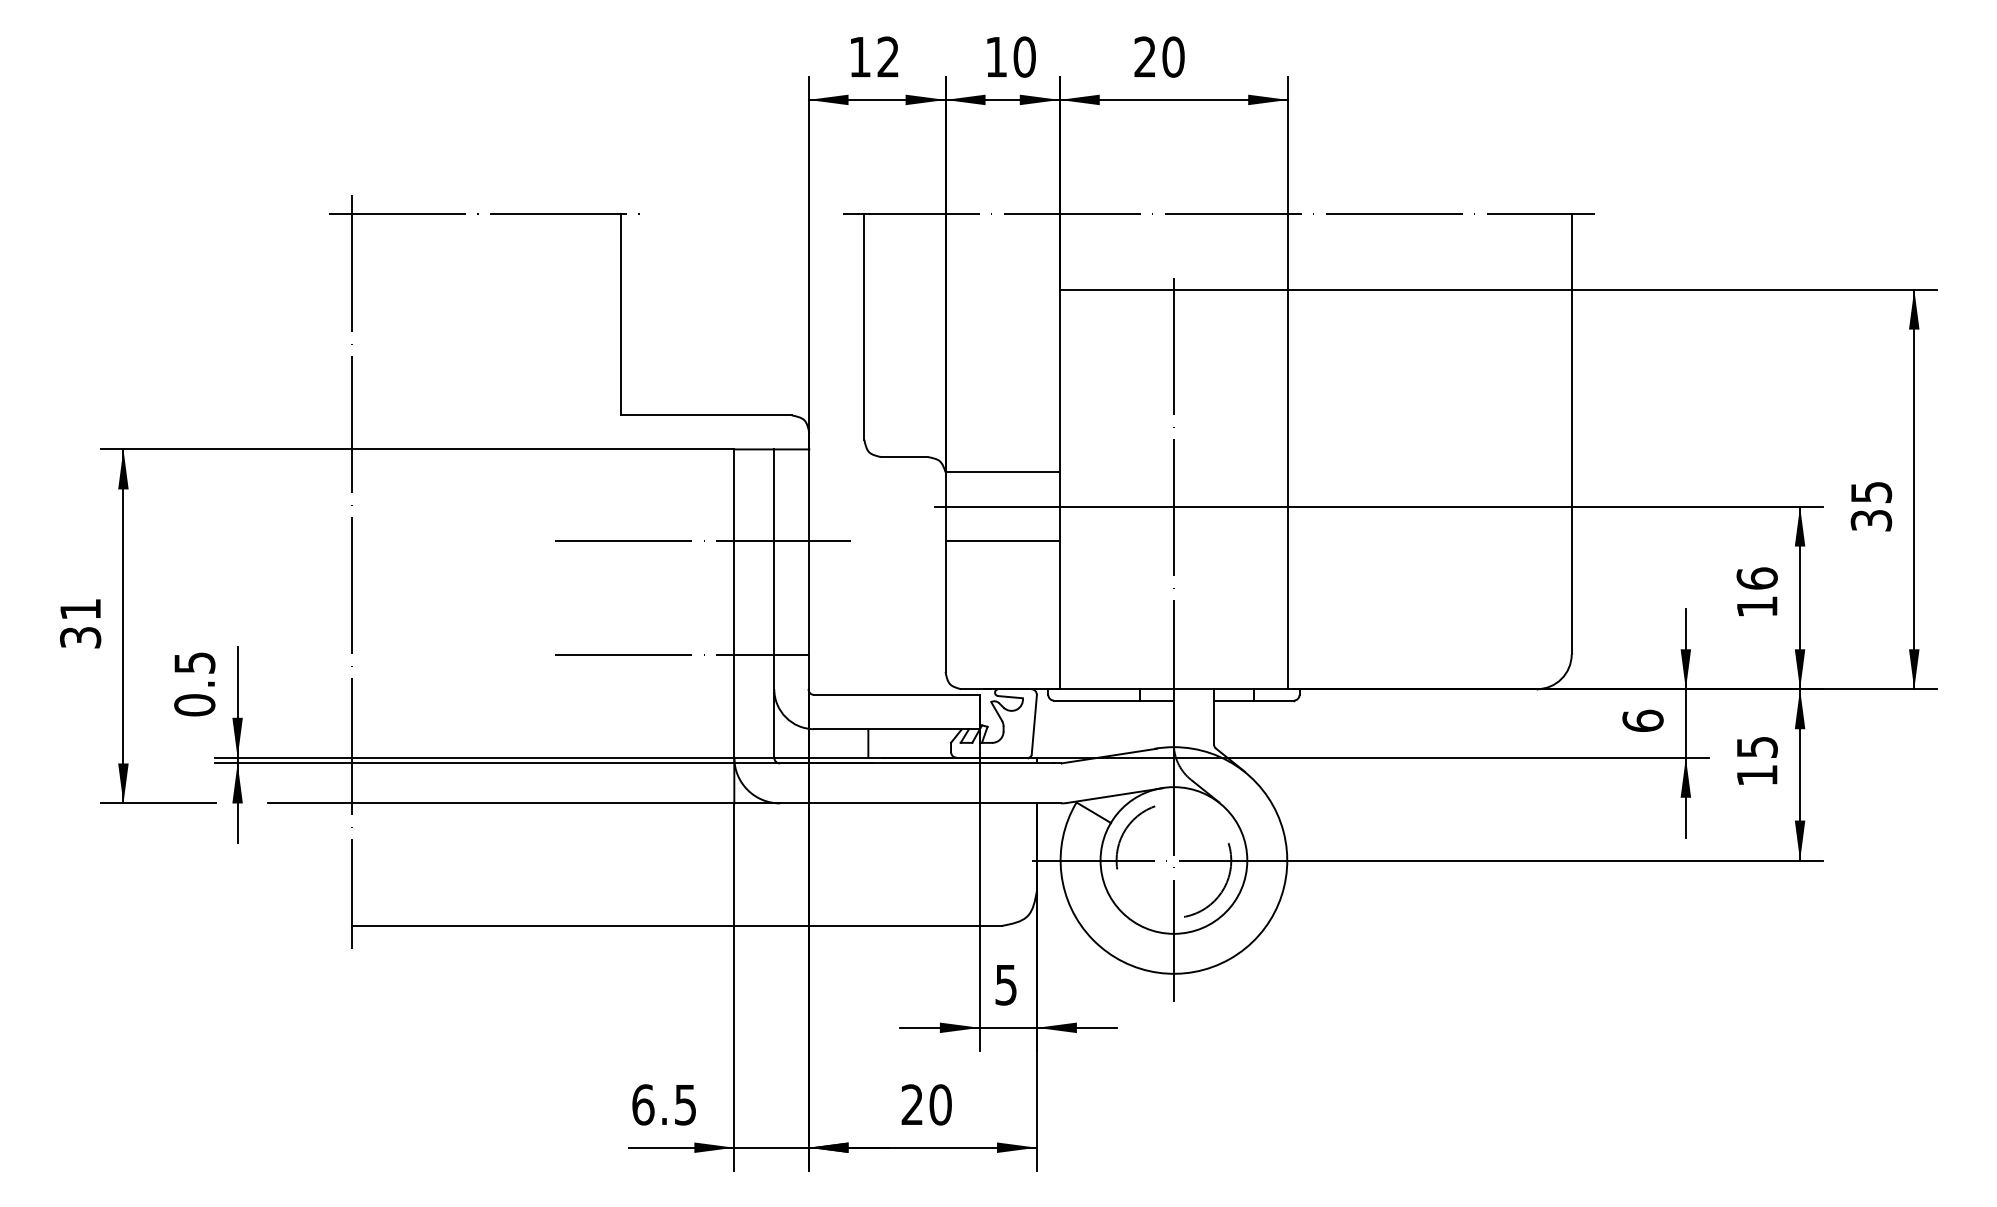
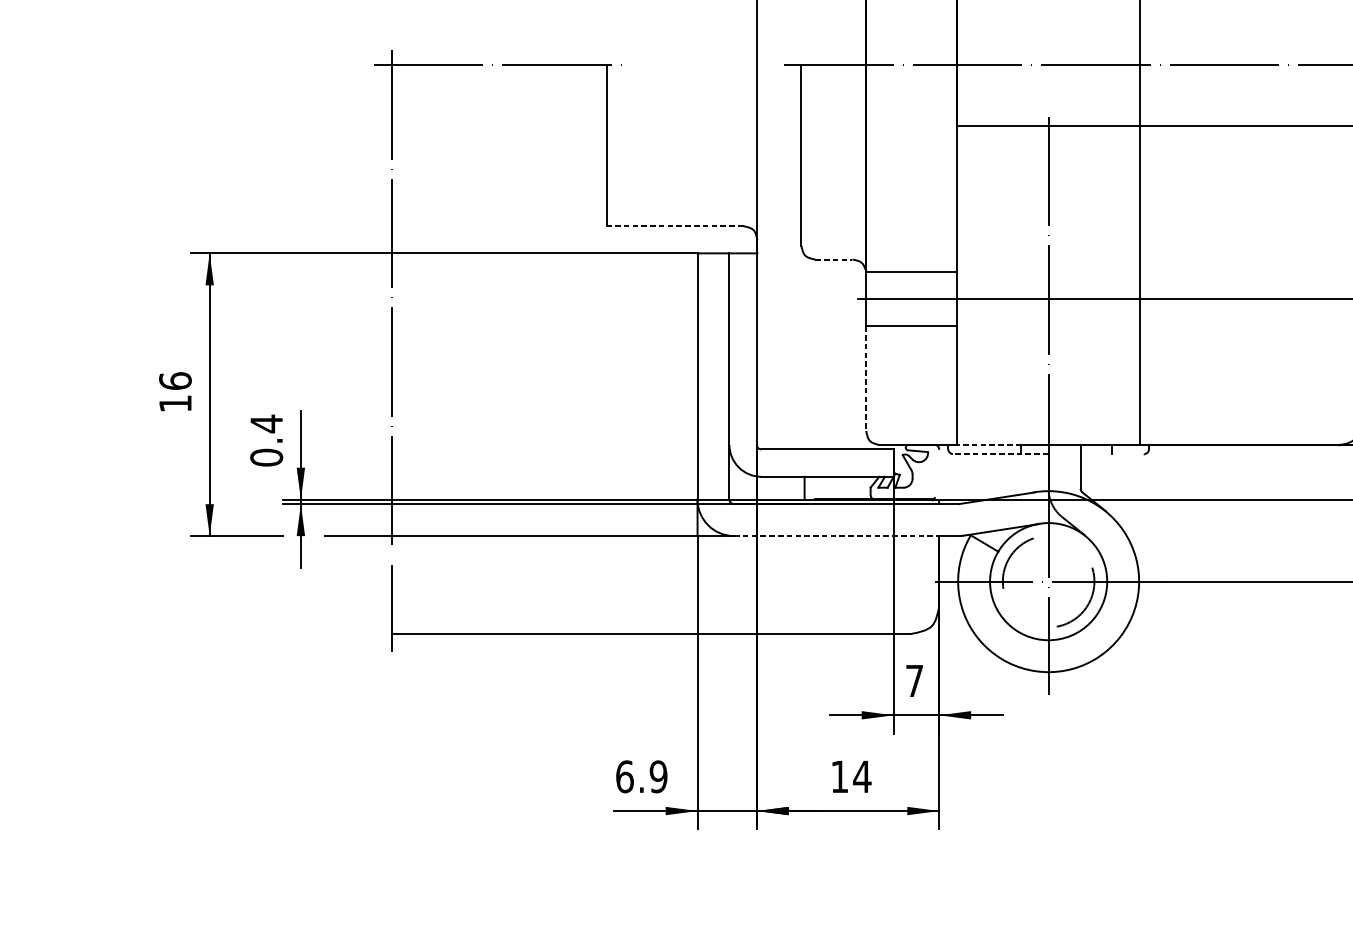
line: (706, 415) -> (675, 226), solid -> dashed
line: (905, 457) -> (834, 259), solid -> dashed
line: (703, 540) -> (672, 326), removed
line: (945, 606) -> (866, 378), solid -> dashed
text: (80, 623) -> (175, 392), 31 -> 16
line: (681, 654) -> (655, 417), removed
text: (194, 662) -> (266, 423), 0.5 -> 0.4
line: (1099, 689) -> (989, 445), solid -> dashed
line: (1113, 700) -> (1000, 453), solid -> dashed
line: (1253, 700) -> (1112, 453), removed
line: (1033, 724) -> (936, 473), removed
line: (908, 803) -> (836, 536), solid -> dashed
text: (1005, 985) -> (914, 681), 5 -> 7
text: (685, 1104) -> (658, 776), 6.5 -> 6.9
text: (926, 1104) -> (851, 776), 20 -> 14

